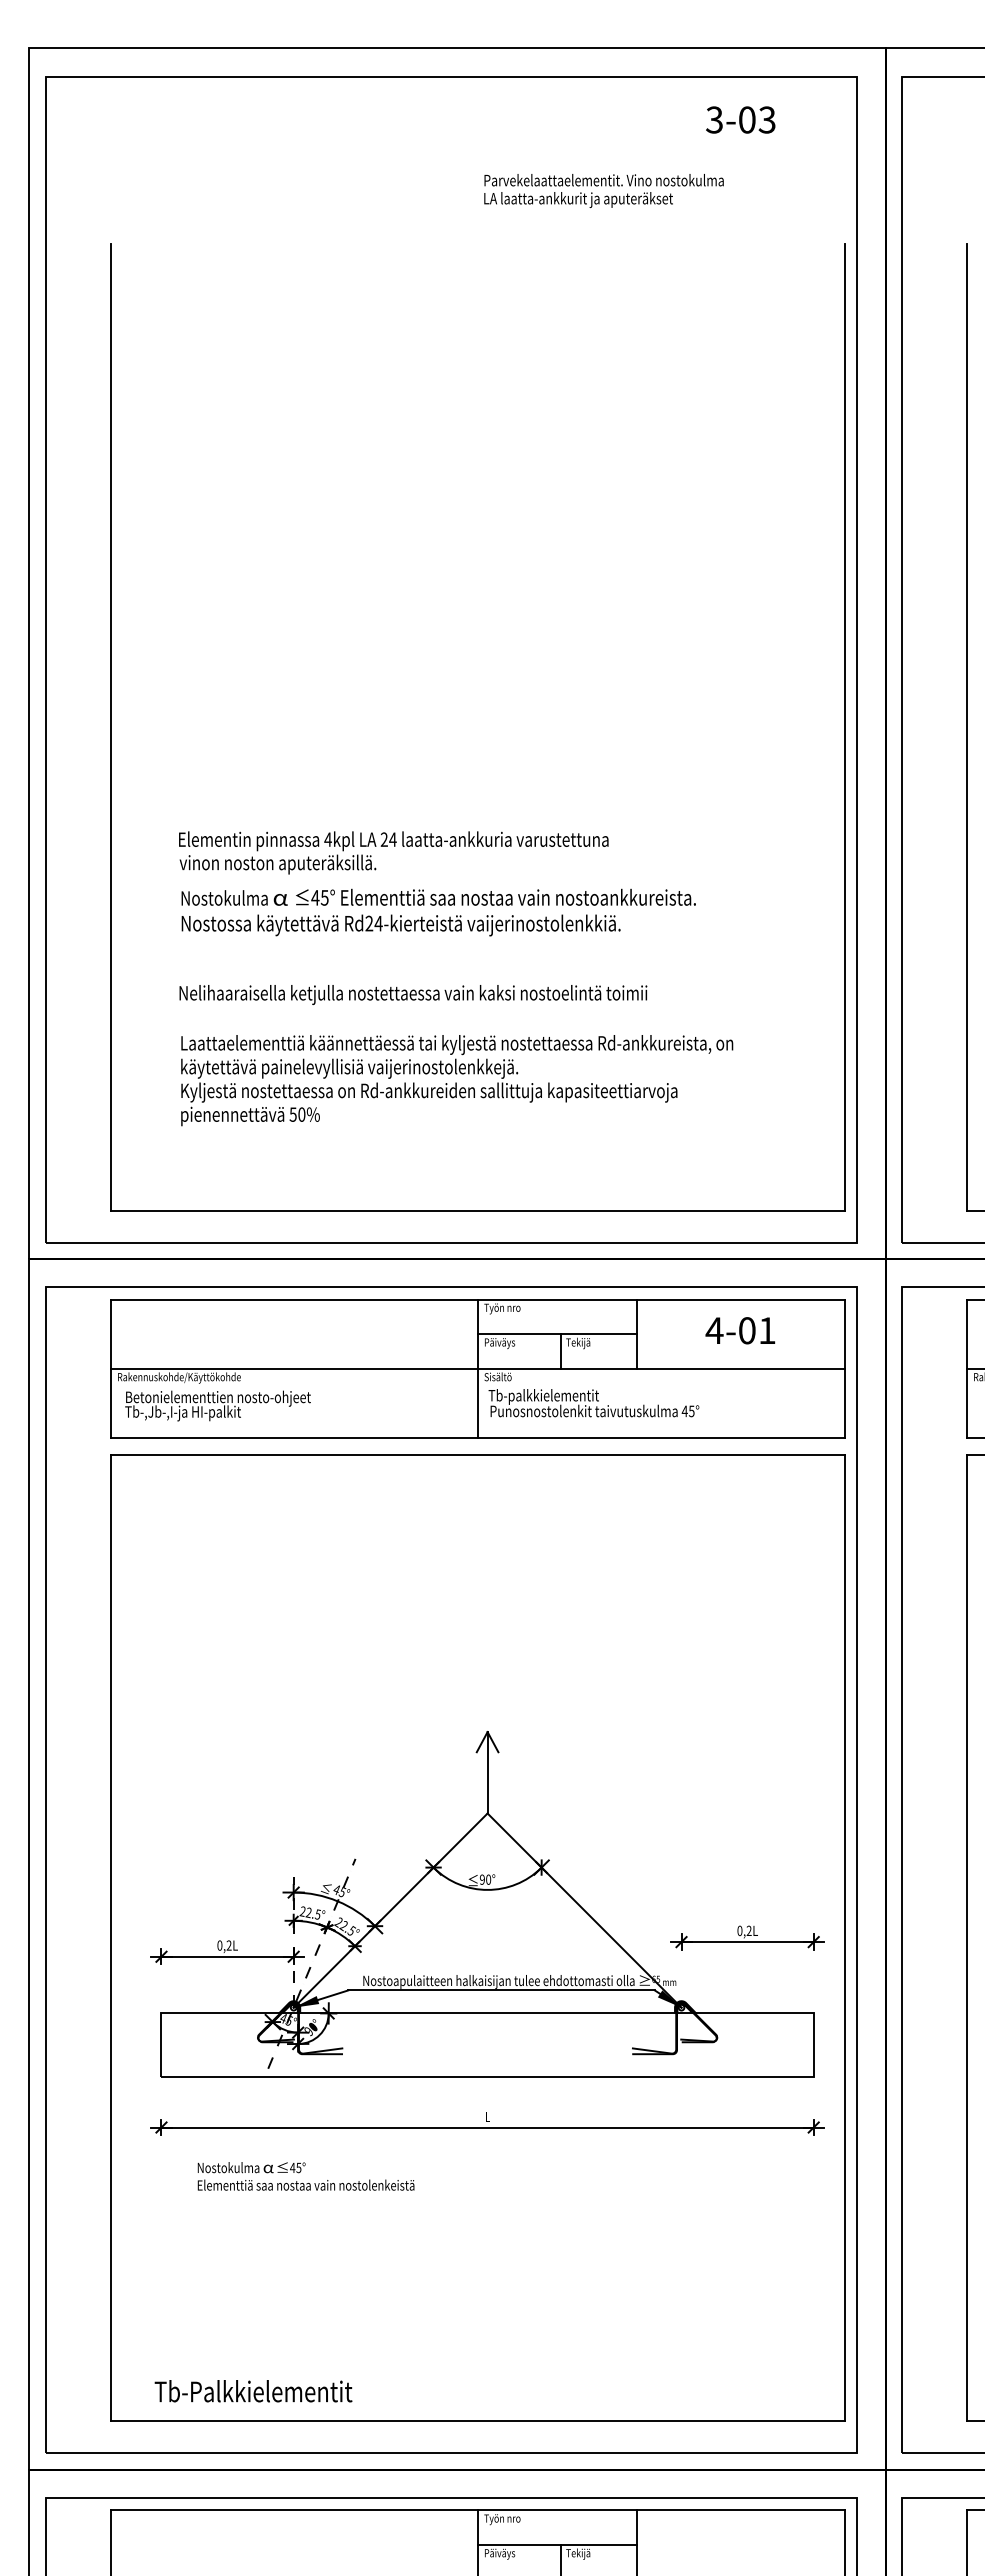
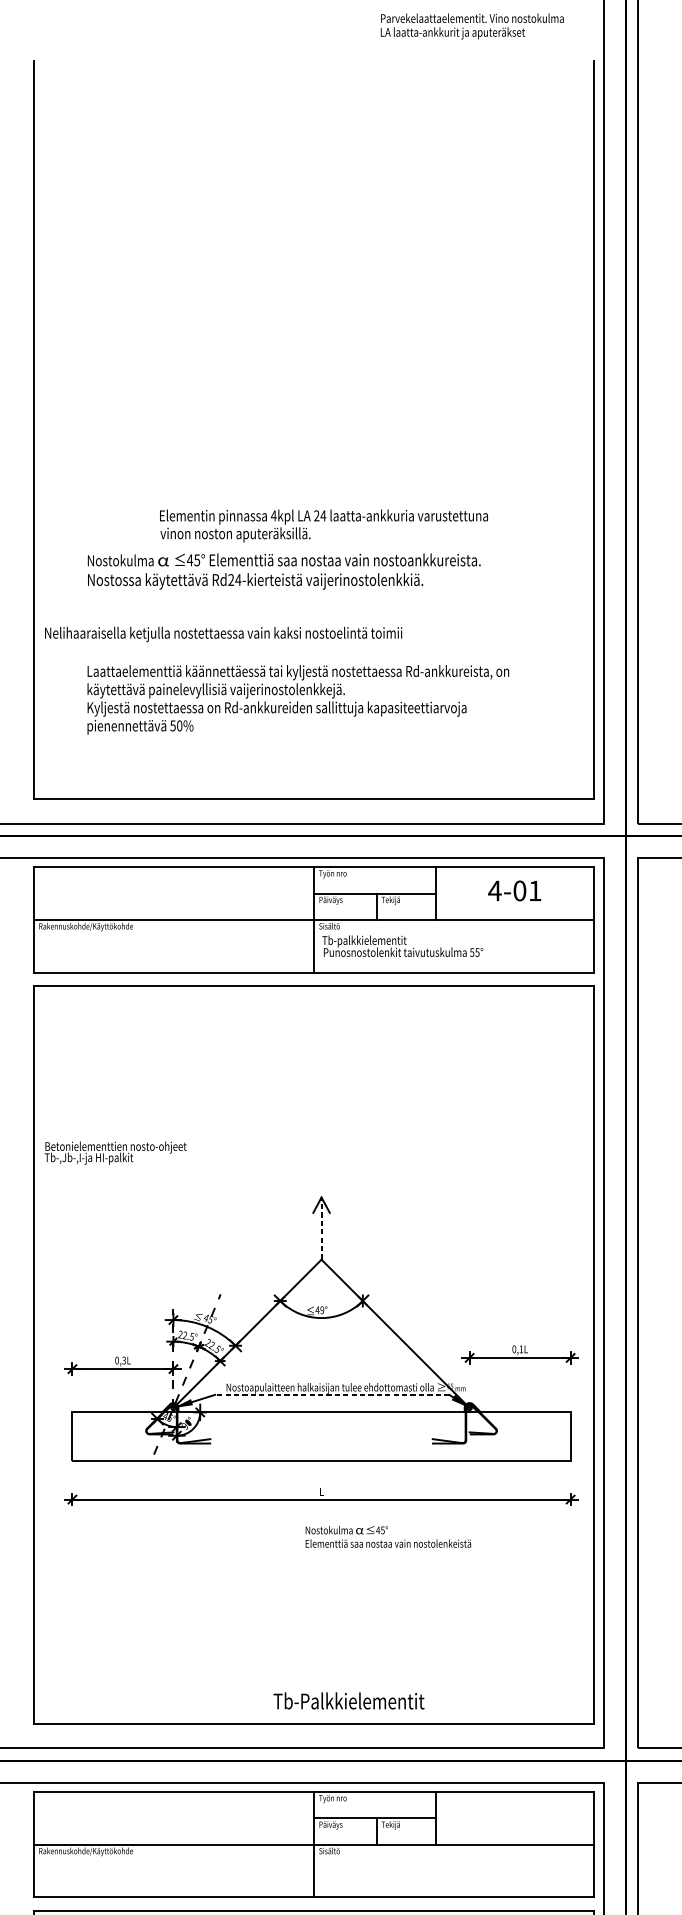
text: (603, 190) -> (471, 26), moved
text: (393, 852) -> (323, 525), moved
text: (413, 994) -> (223, 634), moved
text: (217, 1405) -> (115, 1152), moved
text: (684, 1411) -> (471, 952), 45° -> 55°
line: (487, 1772) -> (321, 1228), solid -> dashed
text: (484, 1879) -> (319, 1310), 90° -> 49°
text: (748, 1930) -> (520, 1349), 0,2L -> 0,1L
text: (228, 1945) -> (123, 1360), 0,2L -> 0,3L
line: (501, 1990) -> (332, 1394), solid -> dashed
text: (305, 2176) -> (387, 1536), moved
text: (253, 2391) -> (348, 1701), moved

